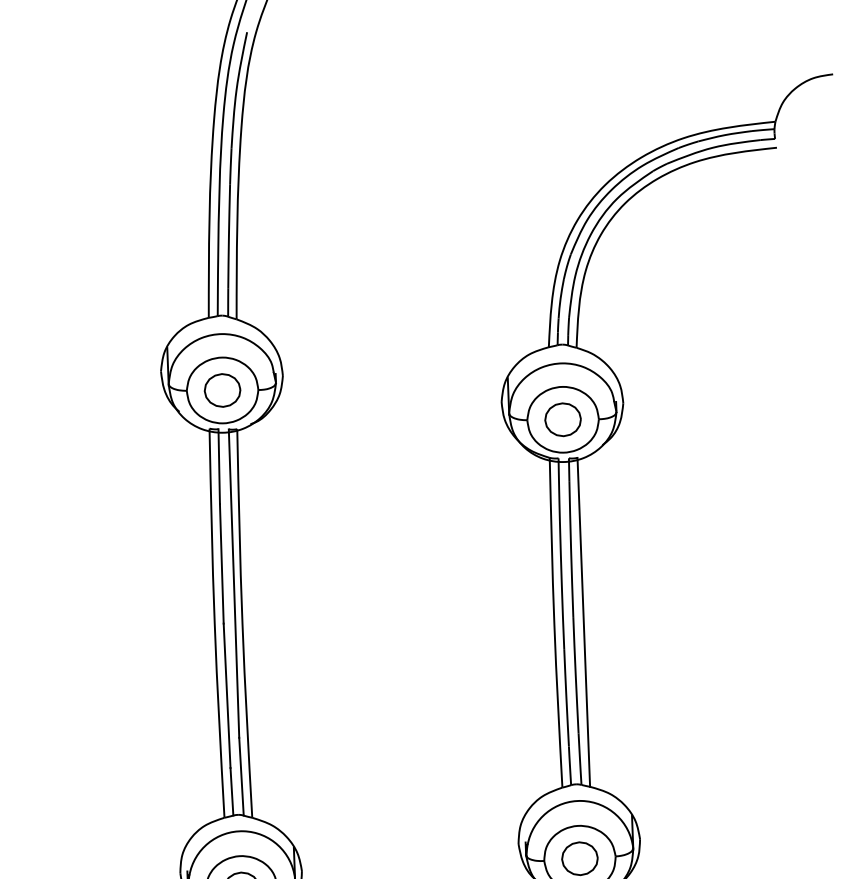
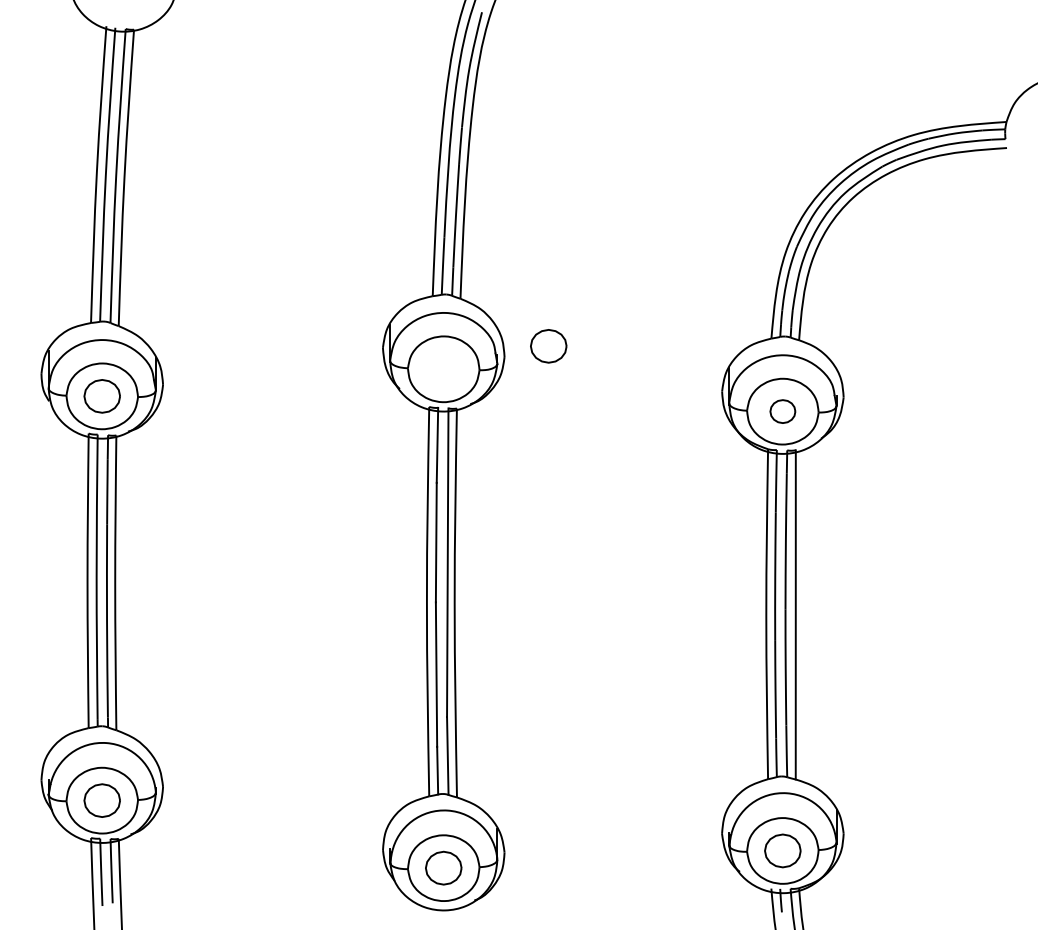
part: (222, 390) -> (548, 346), moved
part: (562, 419) -> (782, 411), size x0.7

